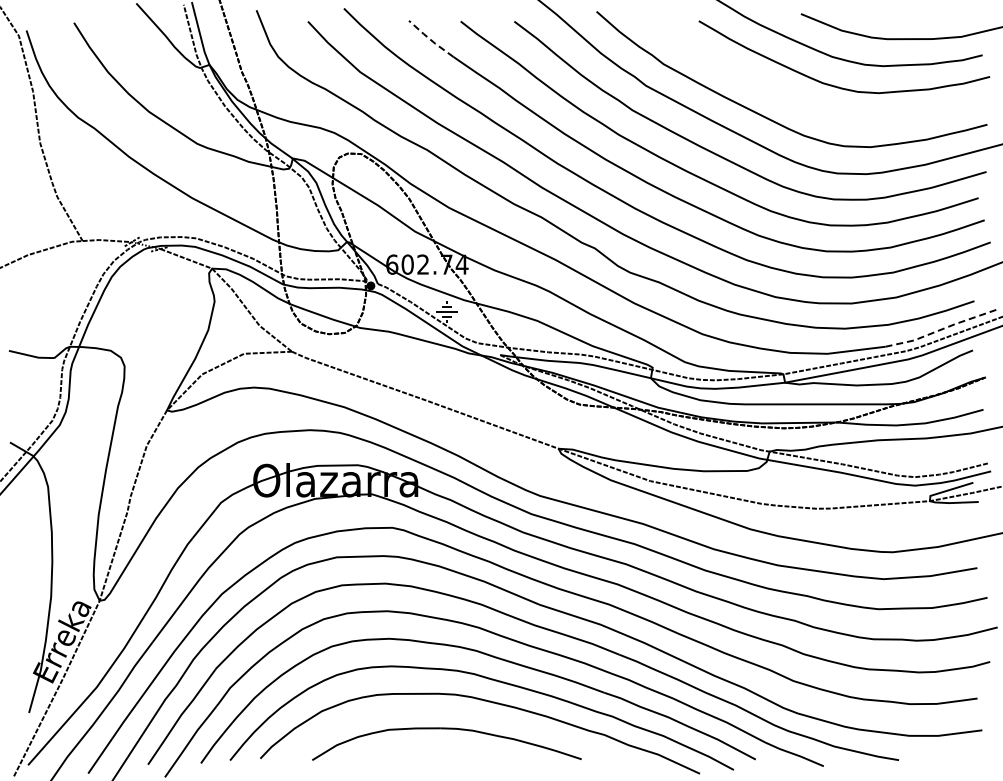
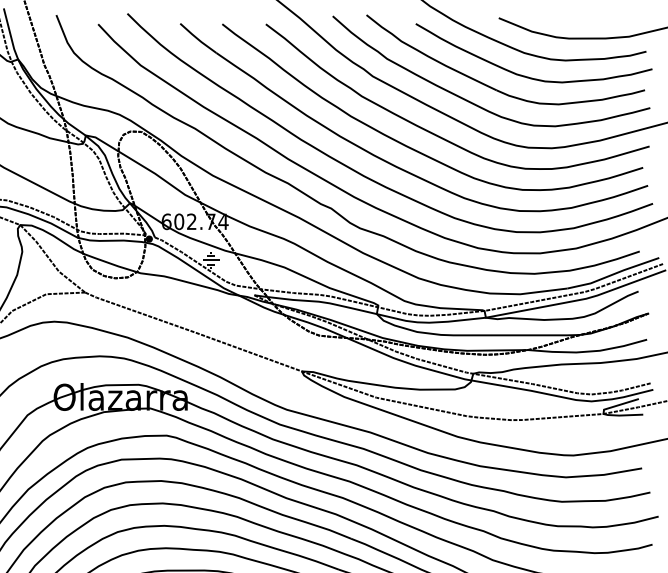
line: (430, 39) -> (197, 38), dashed -> solid
part: (793, 99) -> (492, 87), added
line: (942, 329) -> (613, 274), dashed -> solid

